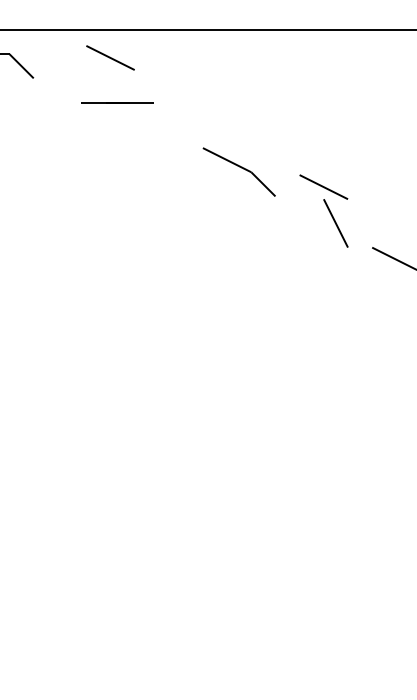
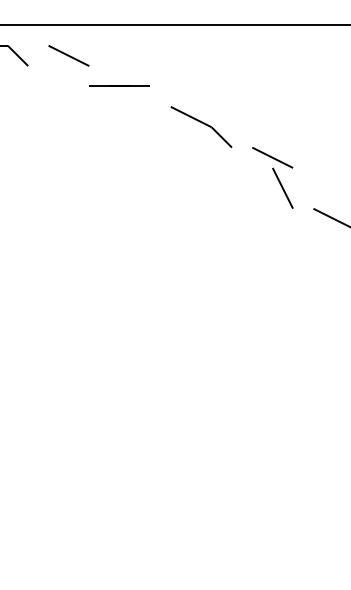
line: (110, 57) -> (68, 55), moved
line: (117, 101) -> (119, 85), moved
part: (239, 171) -> (201, 126), moved

